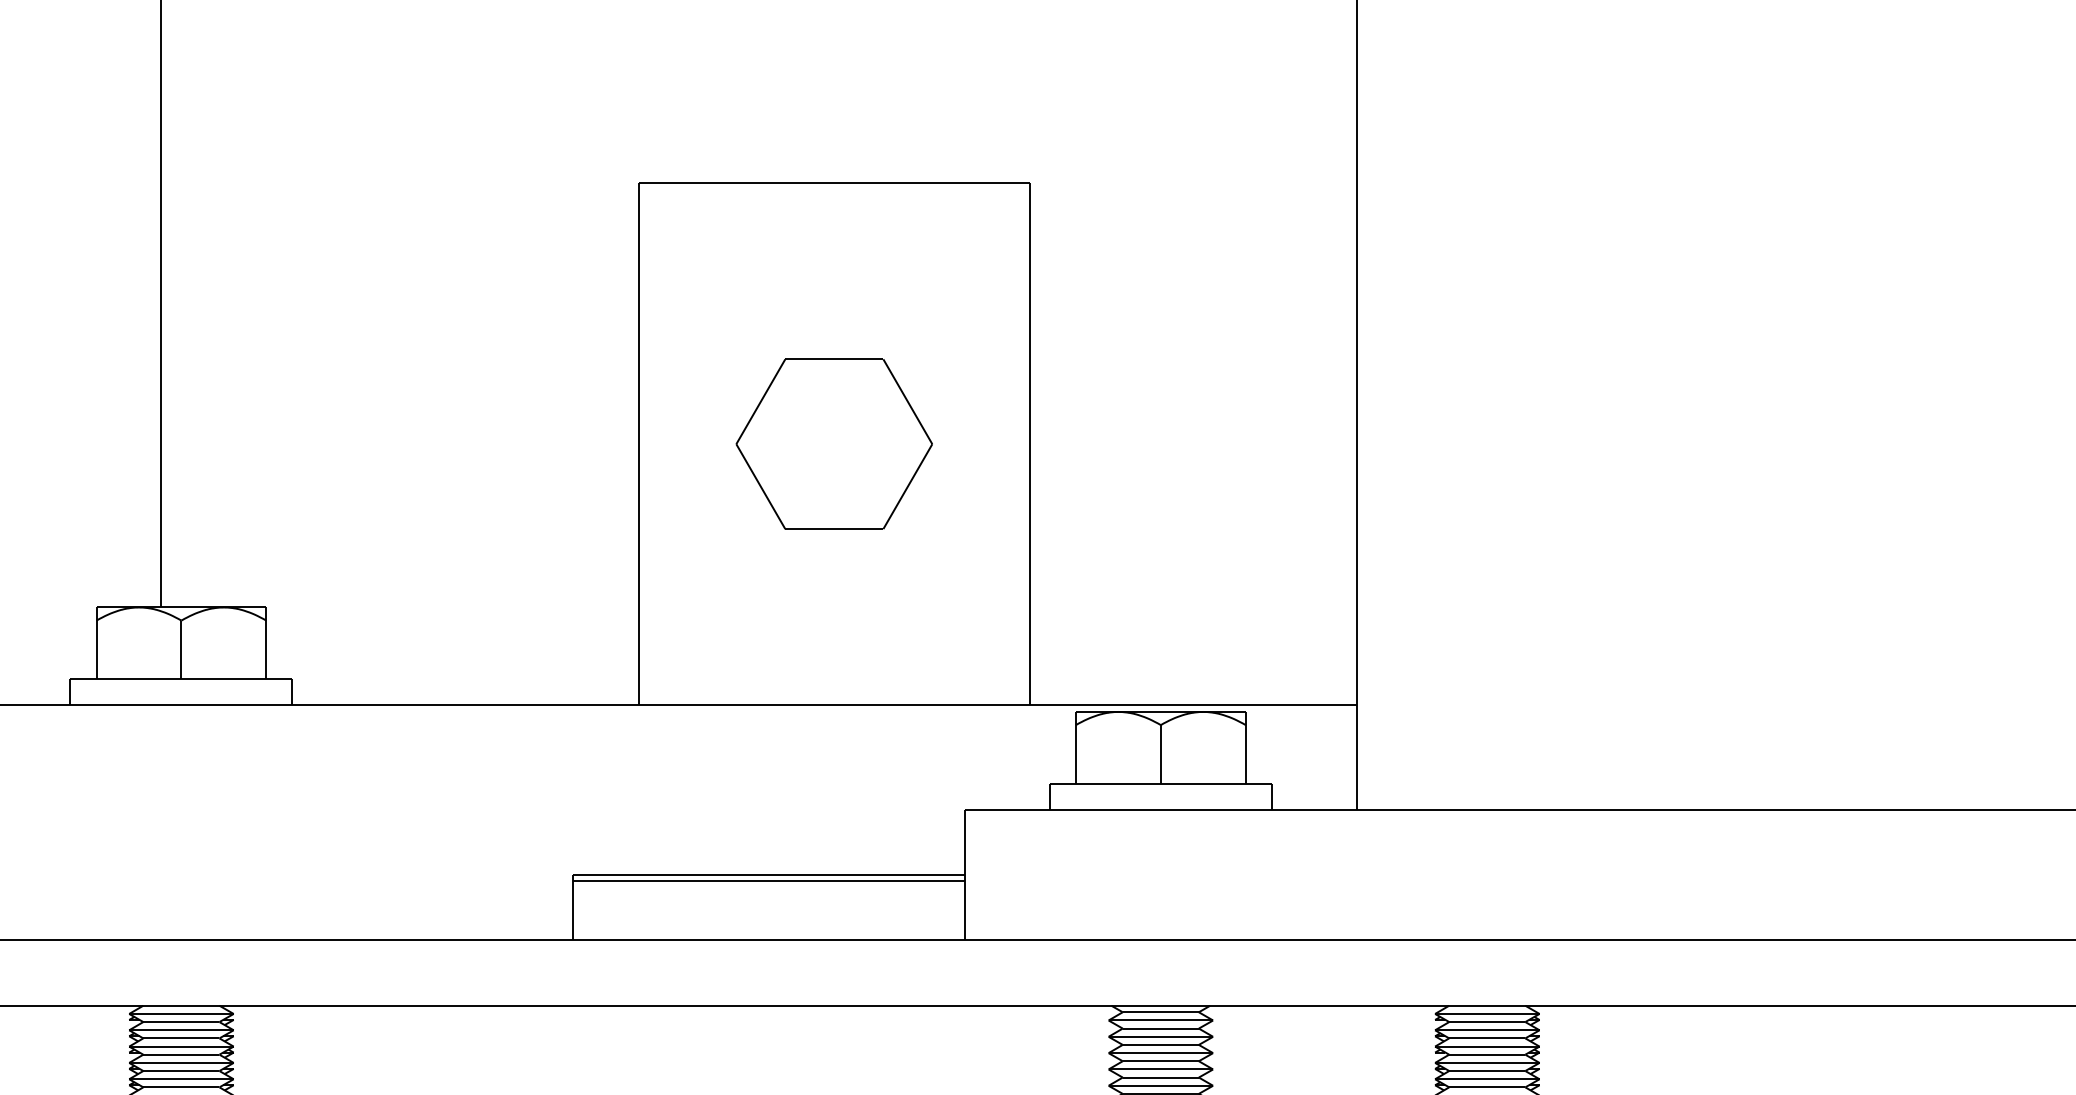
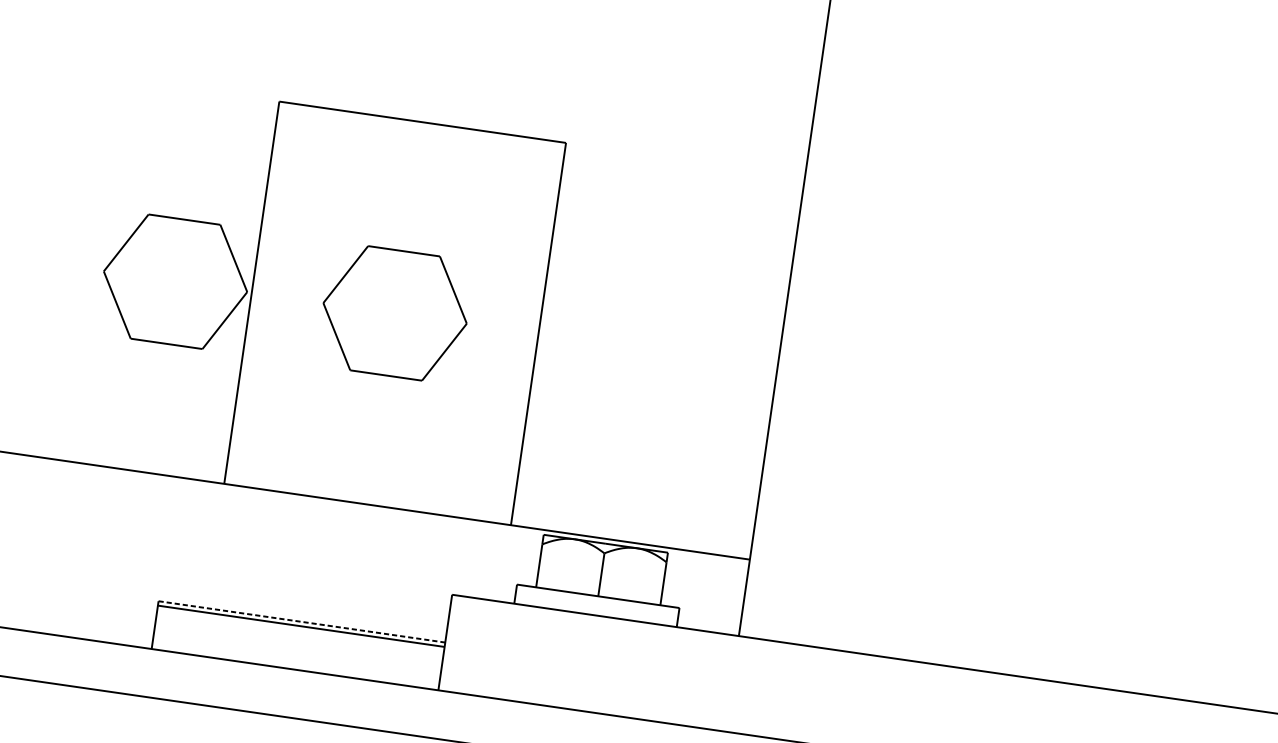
part: (533, 443) -> (175, 281), added
line: (769, 875) -> (302, 622), solid -> dashed

